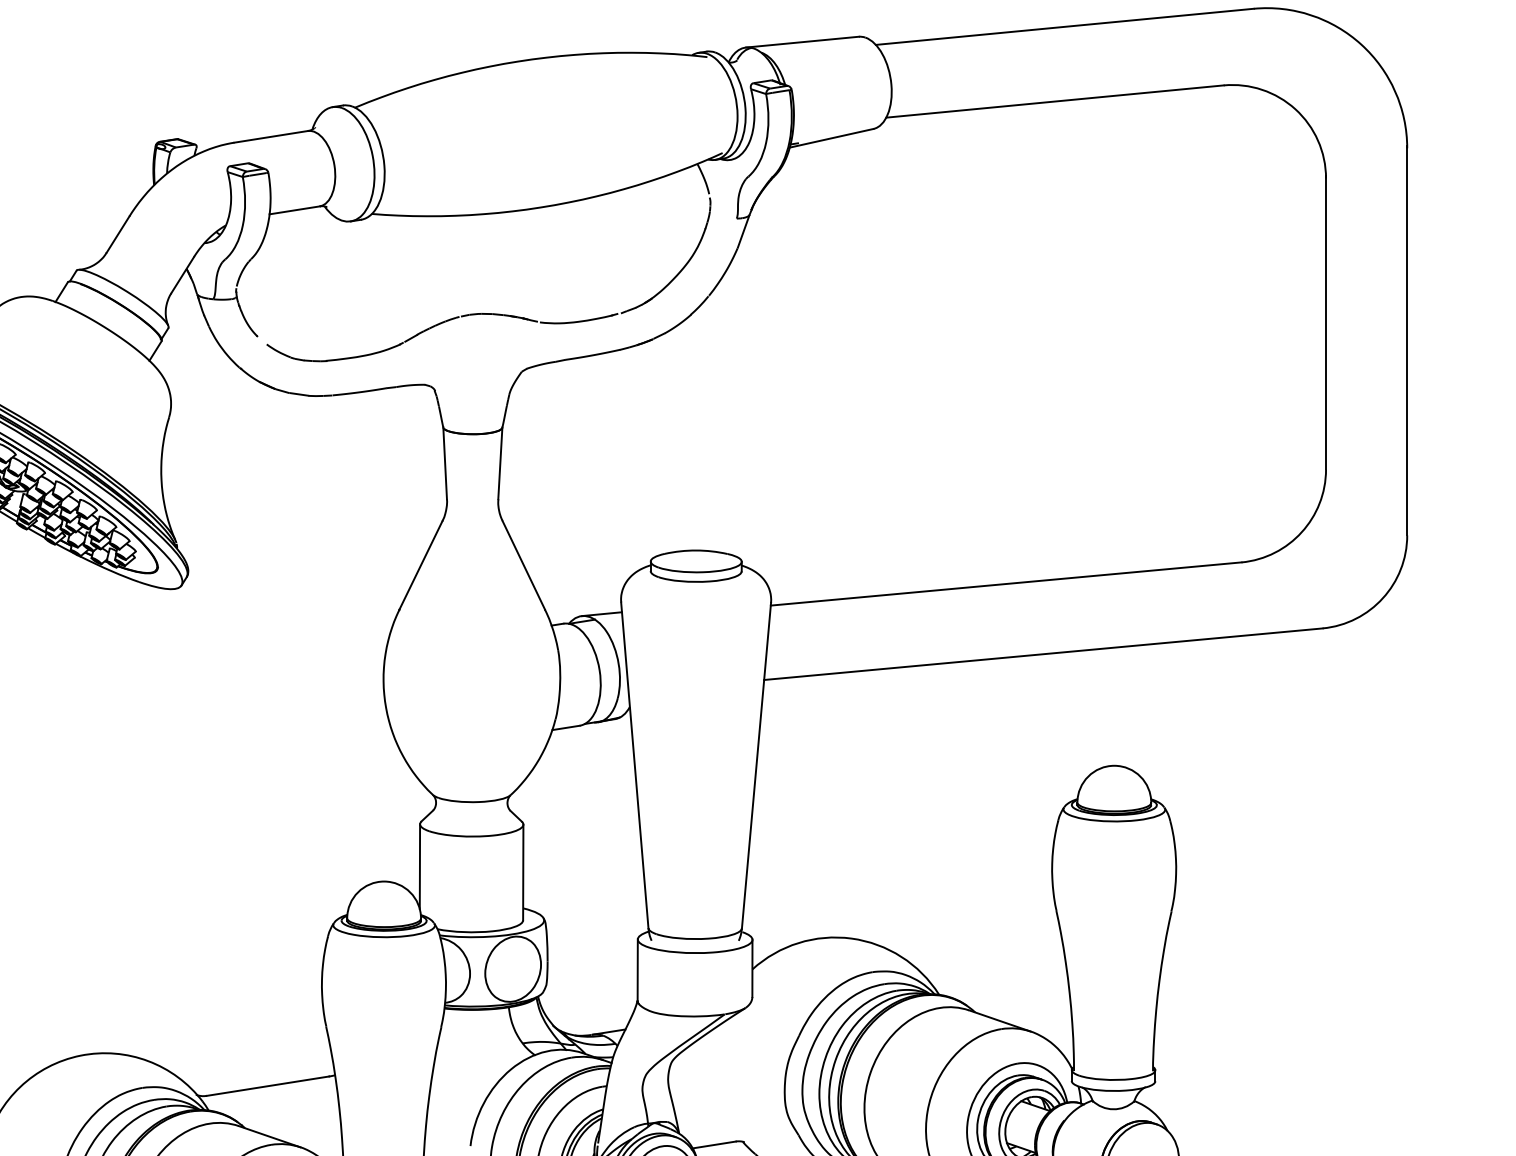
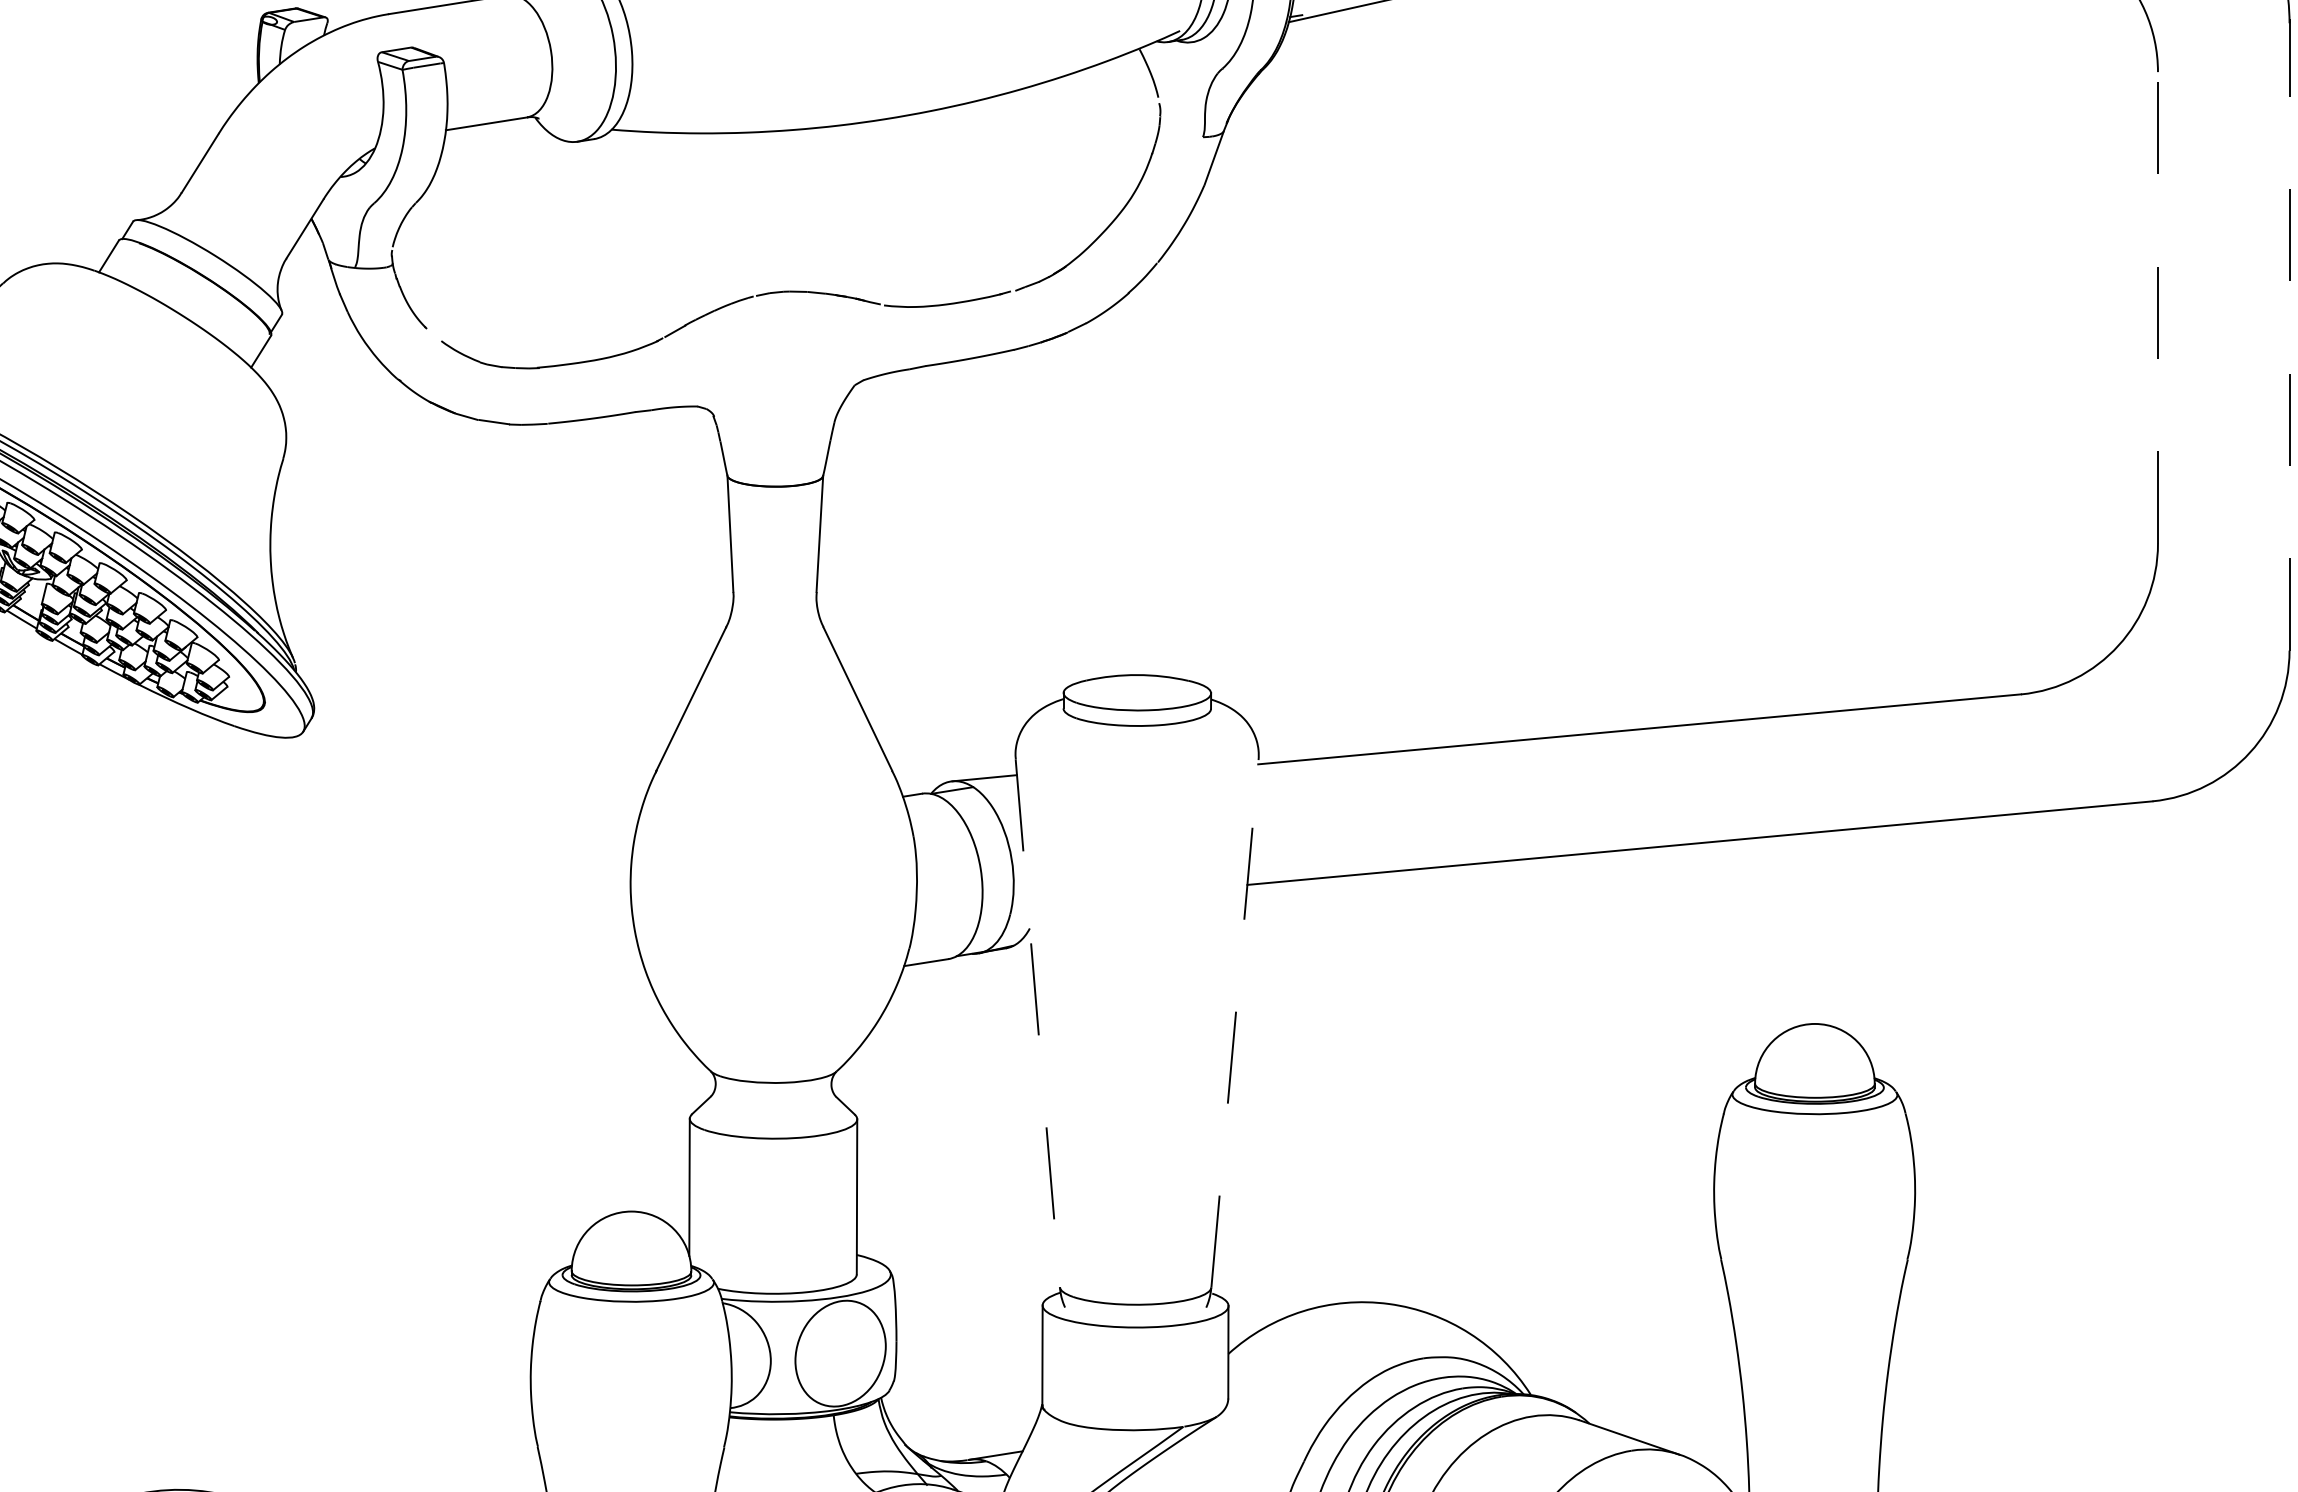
line: (1326, 322) -> (2158, 305), solid -> dashed
line: (1407, 340) -> (2289, 334), solid -> dashed
line: (634, 765) -> (1037, 1023), solid -> dashed
line: (756, 765) -> (1234, 1023), solid -> dashed

